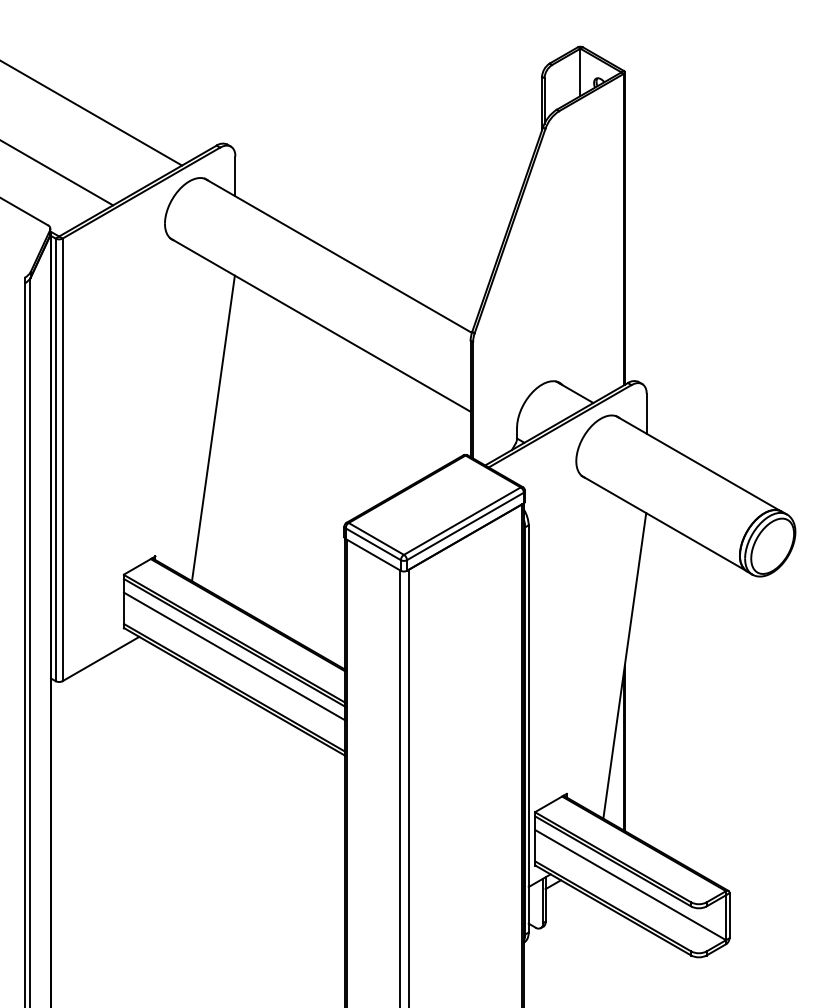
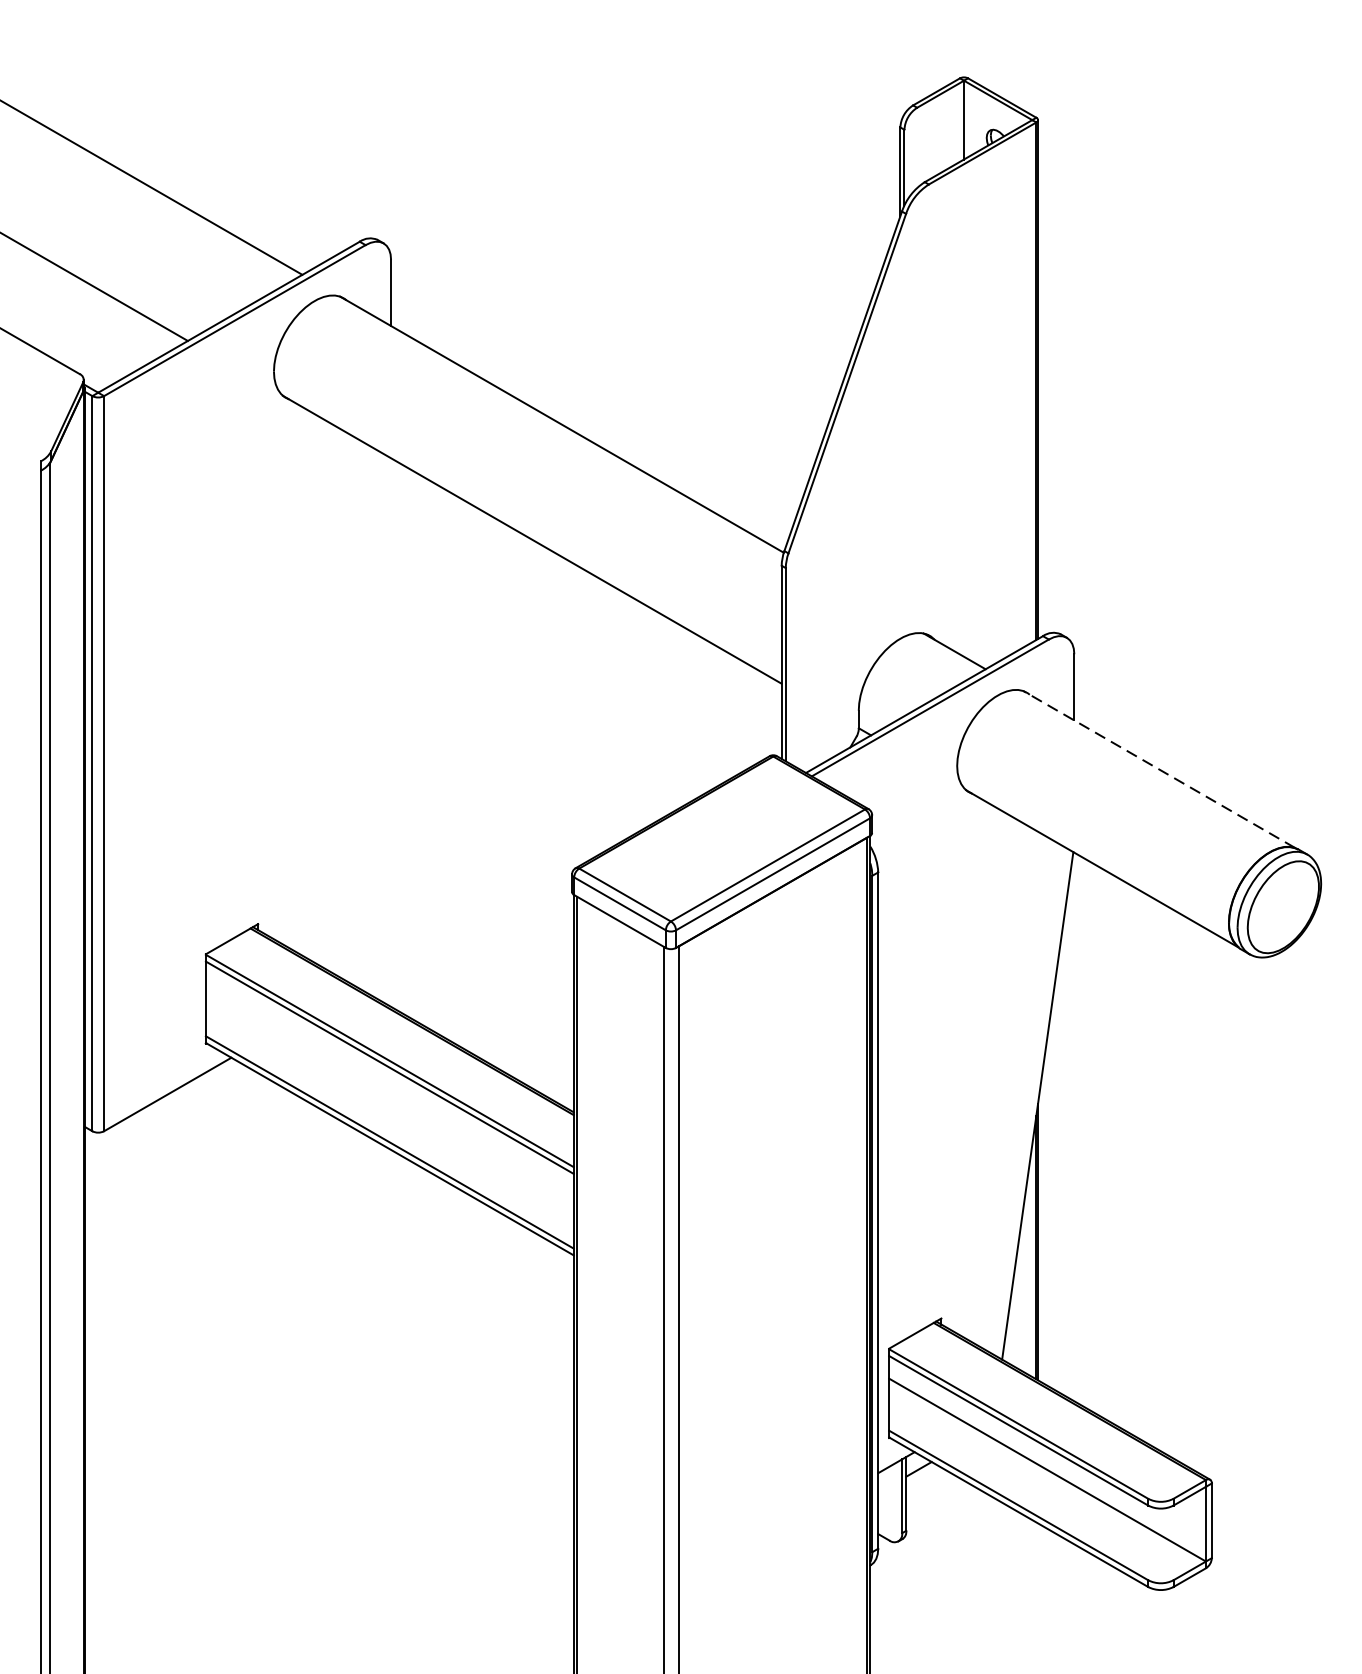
line: (213, 428) -> (354, 711), removed
line: (697, 463) -> (1158, 769), solid -> dashed
line: (234, 656) -> (389, 1090), removed

